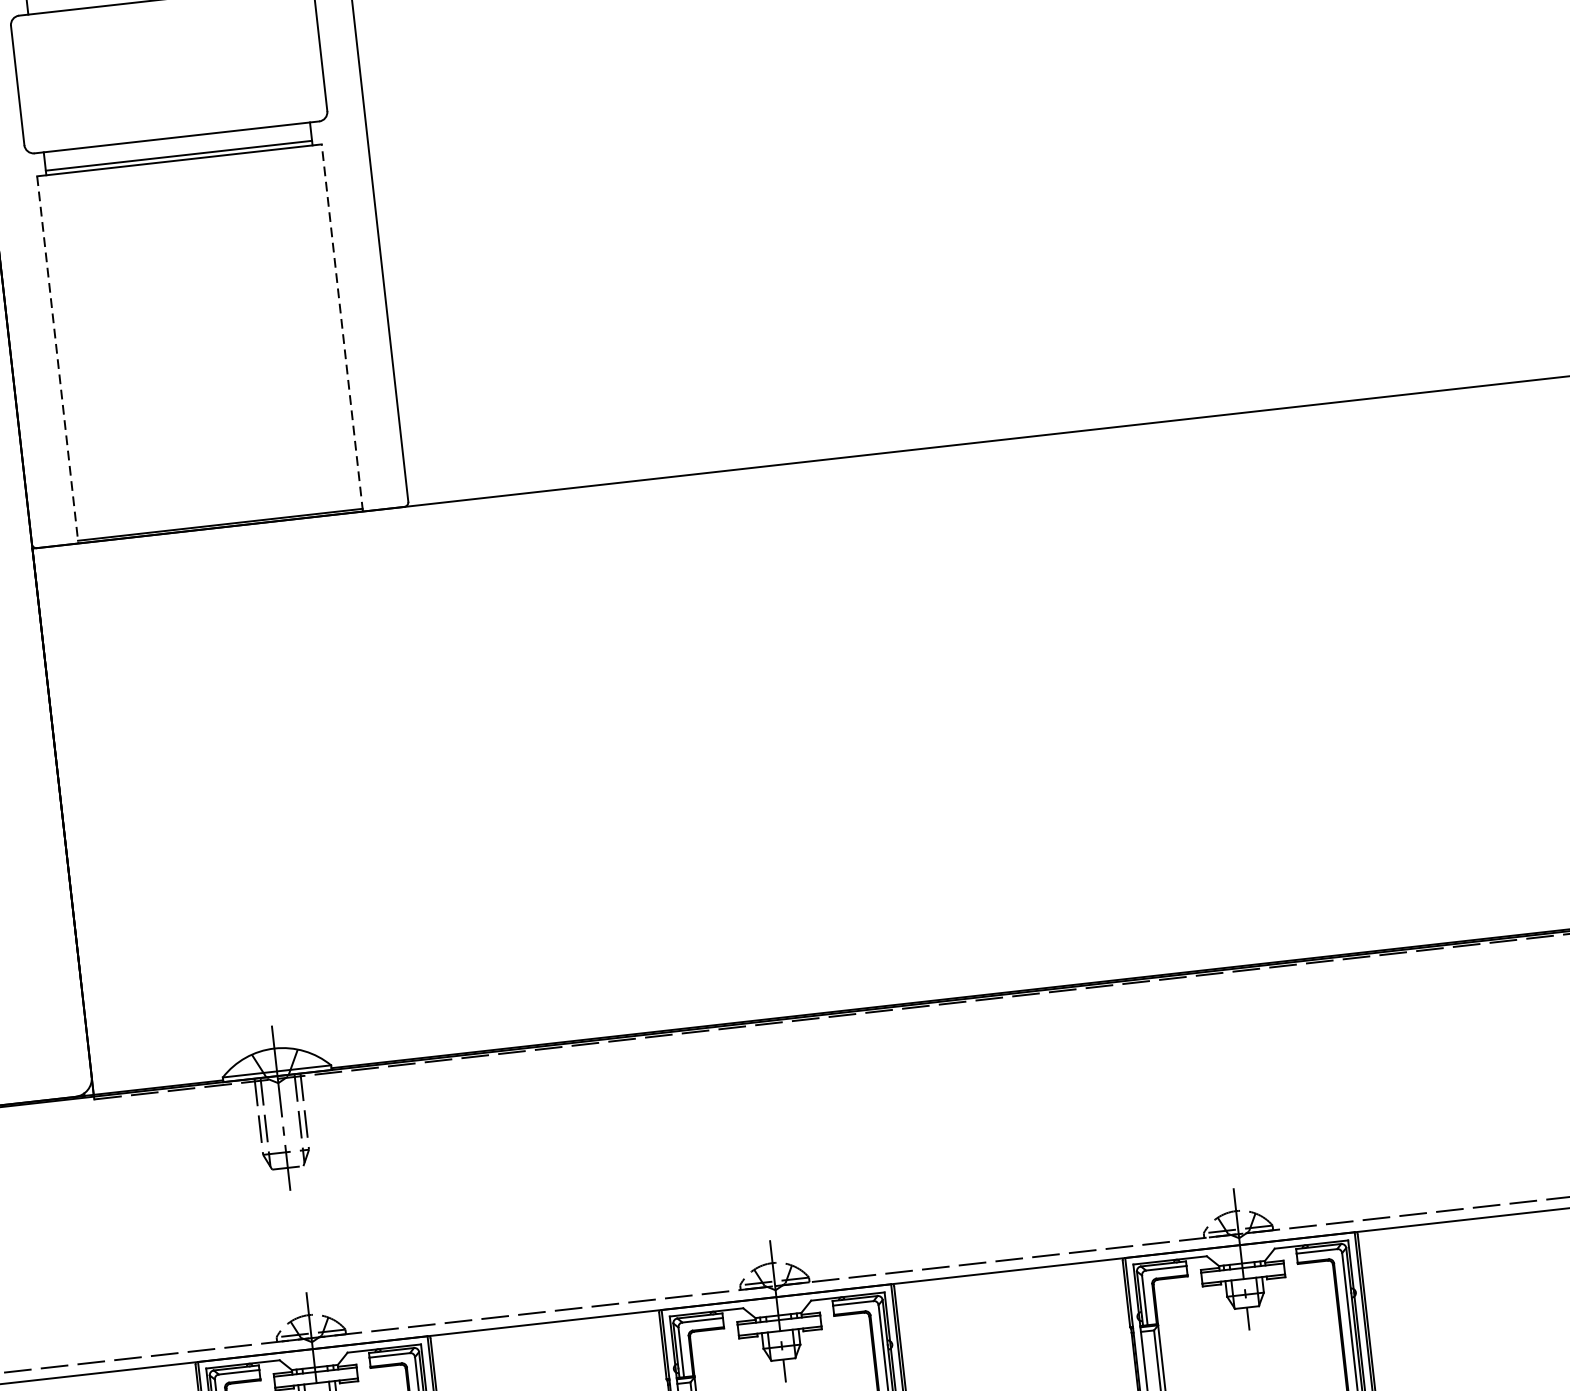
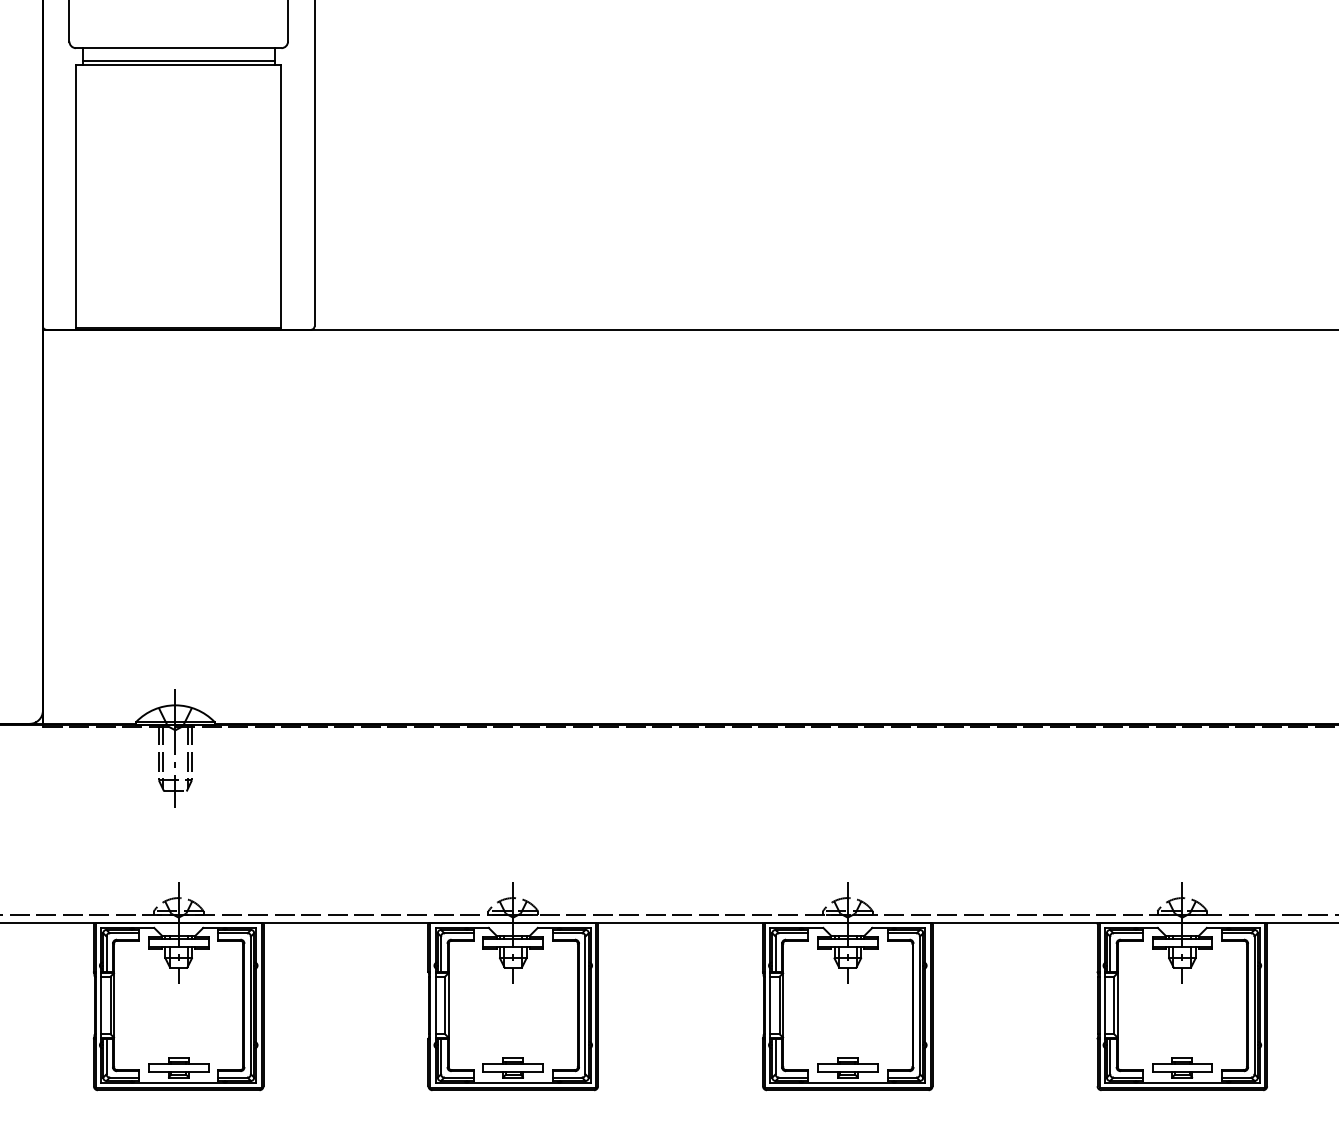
line: (342, 326) -> (281, 196), dashed -> solid
line: (58, 360) -> (76, 197), dashed -> solid

